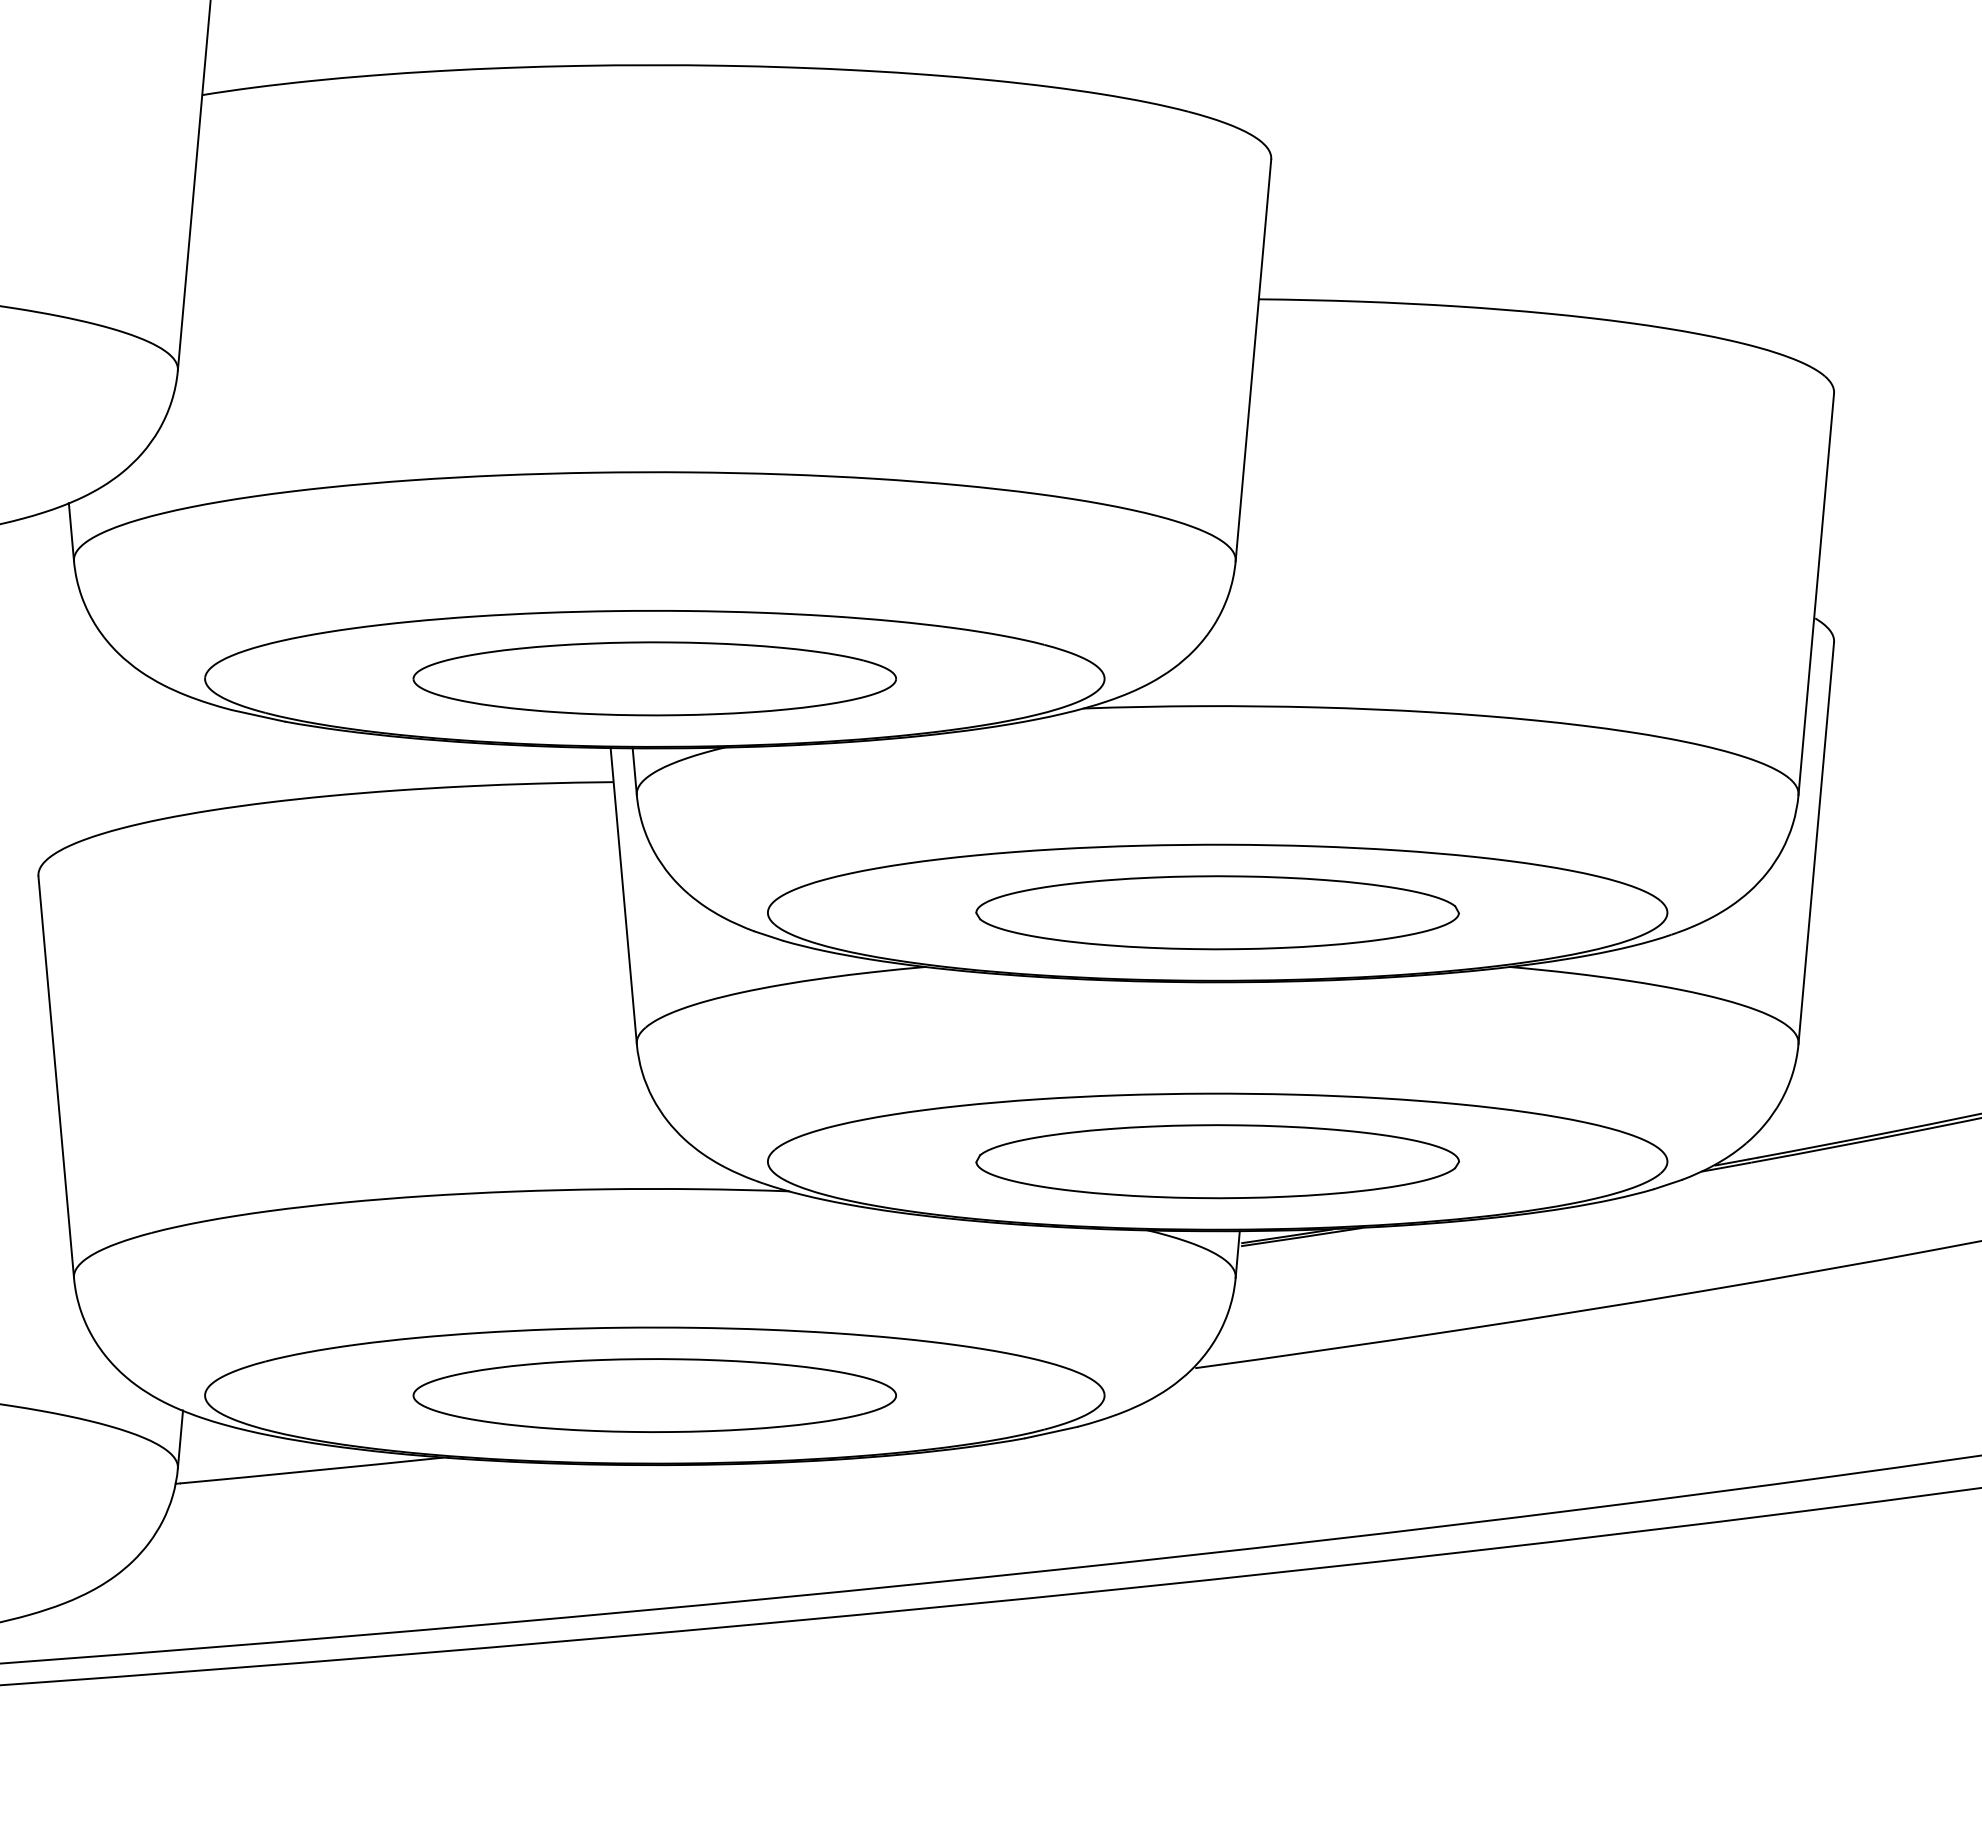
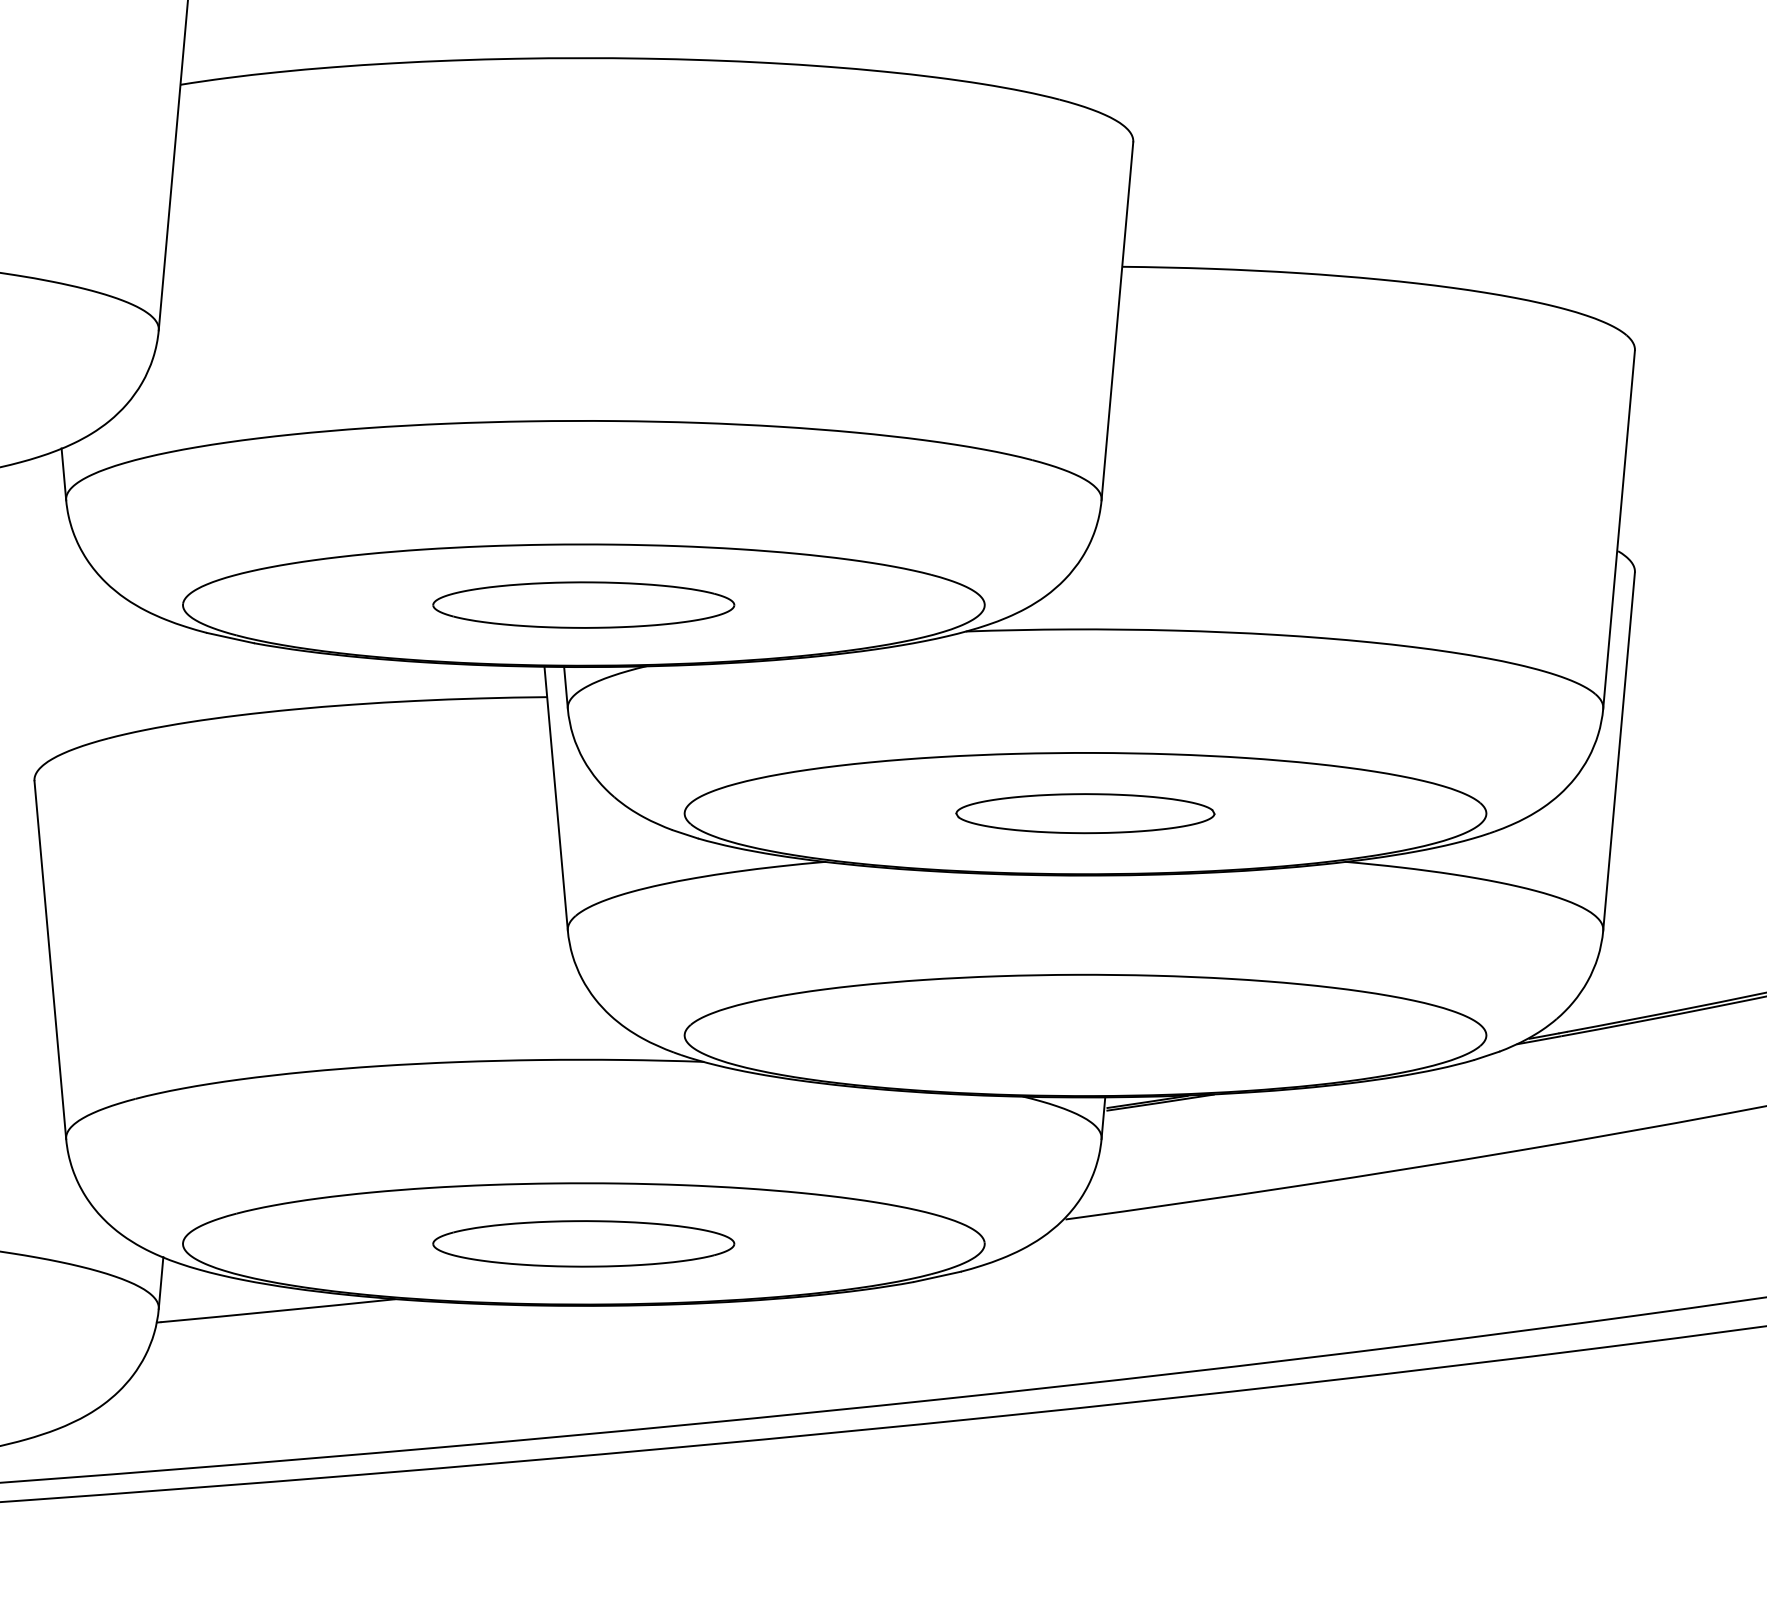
part: (654, 678) -> (583, 604), size x0.7
part: (1217, 912) -> (1085, 813), size x0.6
part: (1217, 1161) -> (1085, 1035), removed
part: (654, 1395) -> (583, 1243), size x0.7

